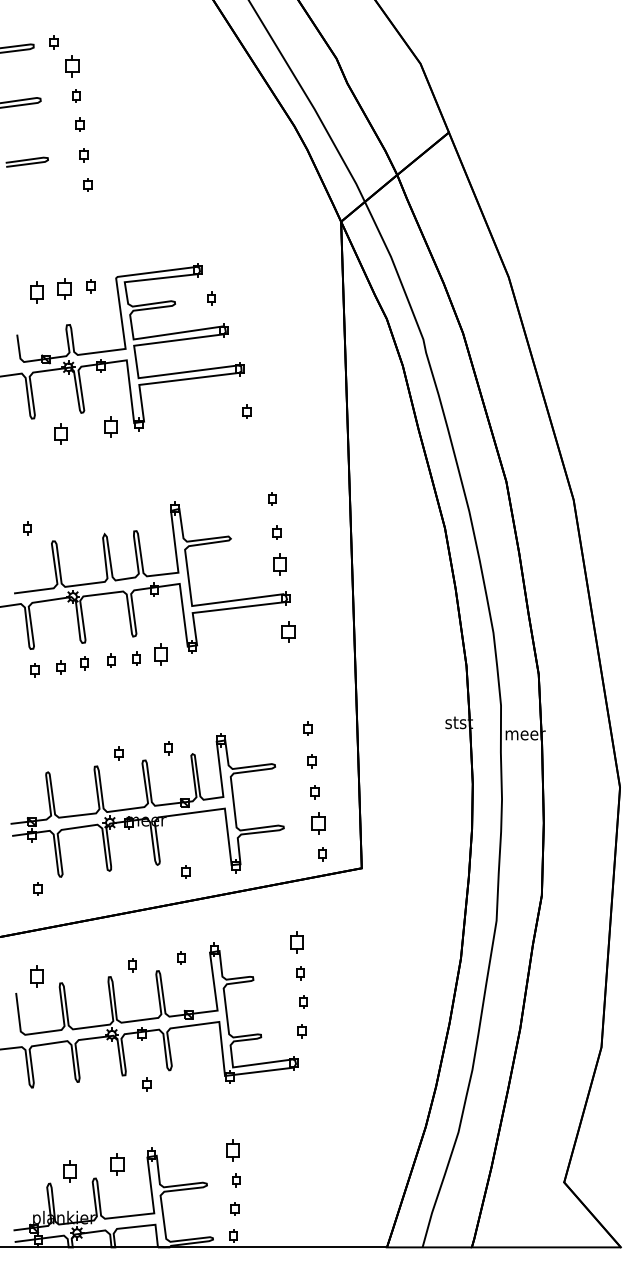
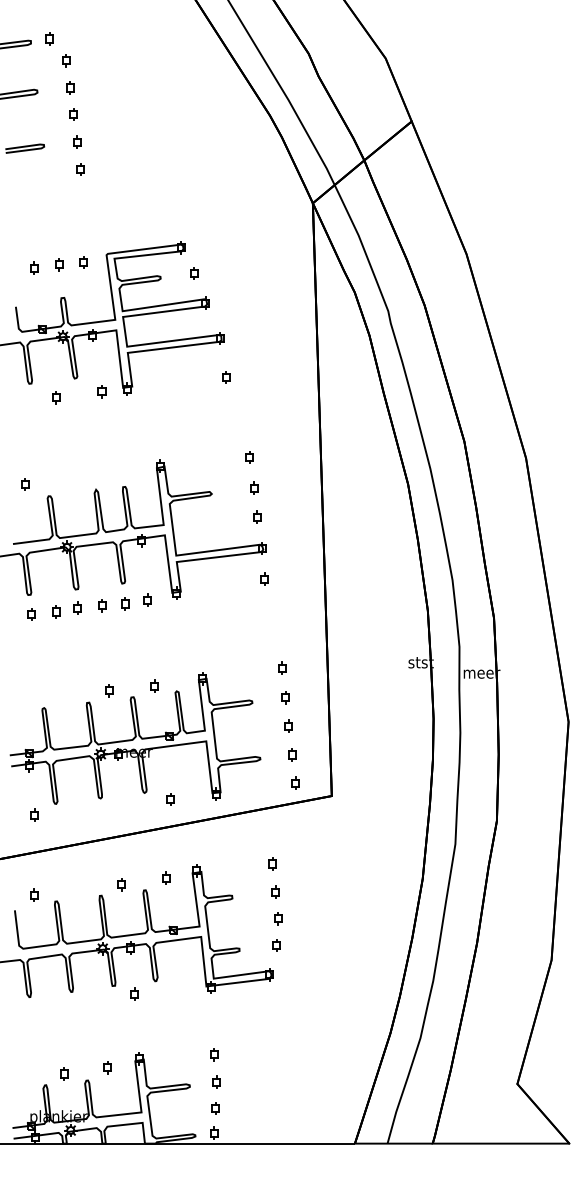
part: (72, 66) -> (66, 60), size x0.62
part: (64, 288) -> (59, 264), size x0.62
part: (37, 291) -> (34, 267), size x0.62
part: (110, 427) -> (101, 391), size x0.62
part: (61, 433) -> (56, 397), size x0.62
part: (280, 563) -> (257, 516), size x0.62
part: (288, 631) -> (264, 578), size x0.62
part: (160, 653) -> (147, 599), size x0.62
part: (318, 822) -> (292, 754), size x0.62
part: (297, 941) -> (272, 863), size x0.62
part: (37, 975) -> (34, 894), size x0.62
part: (233, 1150) -> (214, 1054), size x0.62
part: (117, 1164) -> (107, 1067), size x0.62
part: (70, 1170) -> (64, 1073), size x0.62

